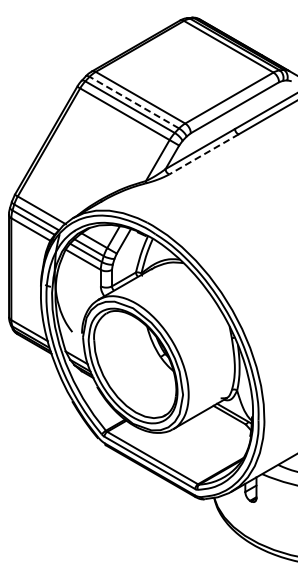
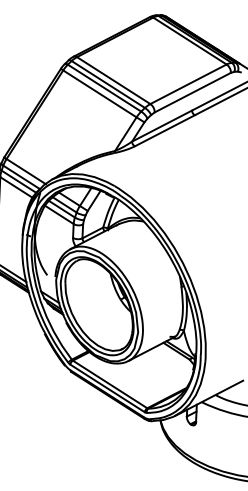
line: (134, 102) -> (108, 84), dashed -> solid
line: (203, 154) -> (164, 130), dashed -> solid

